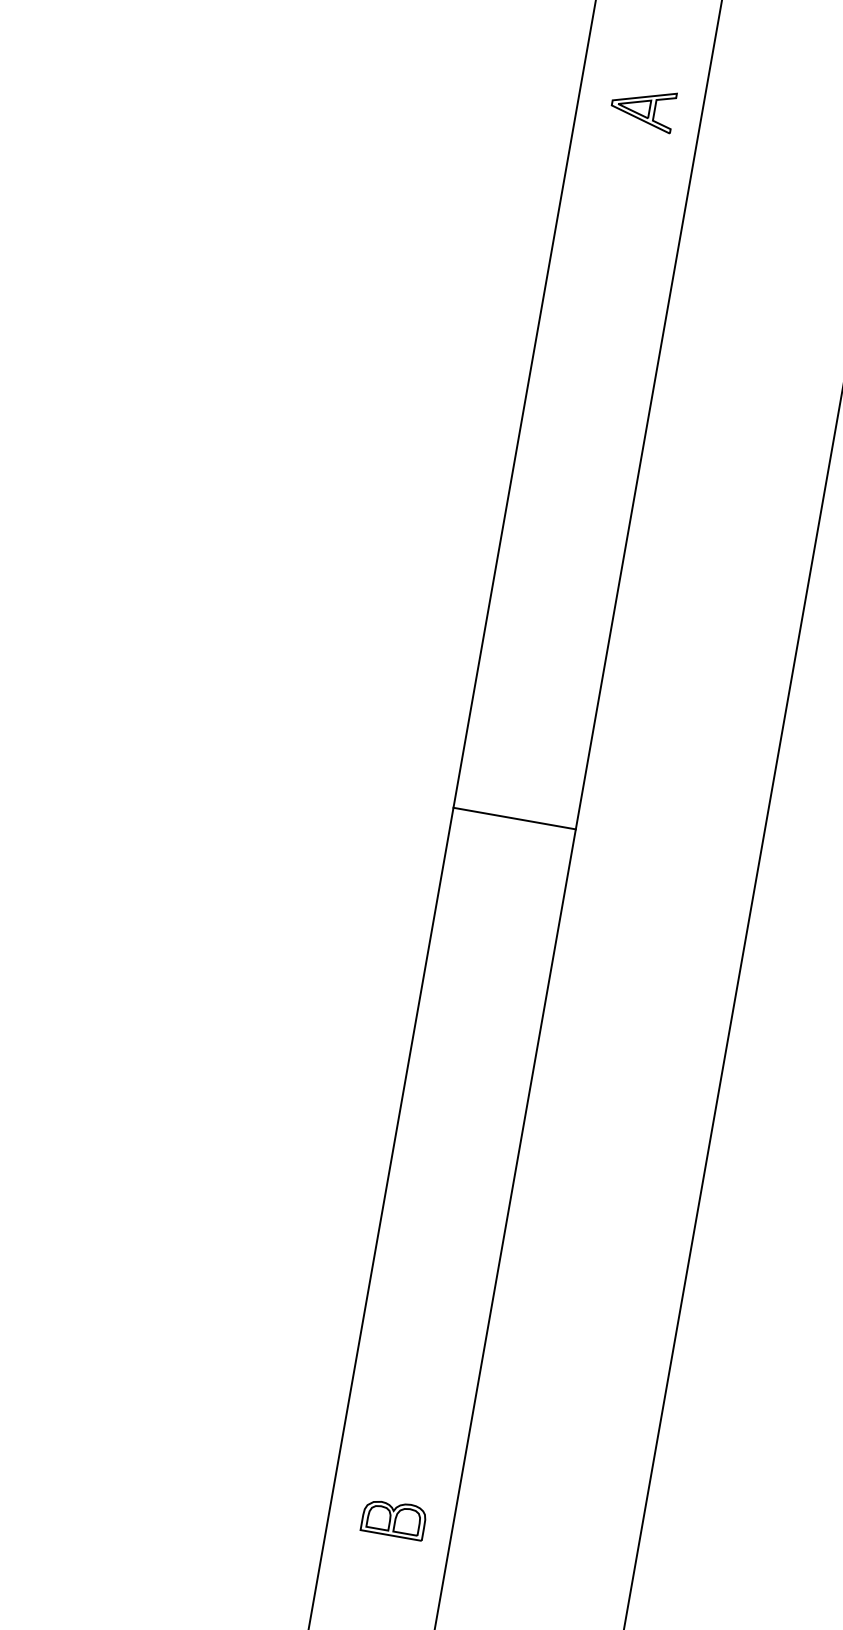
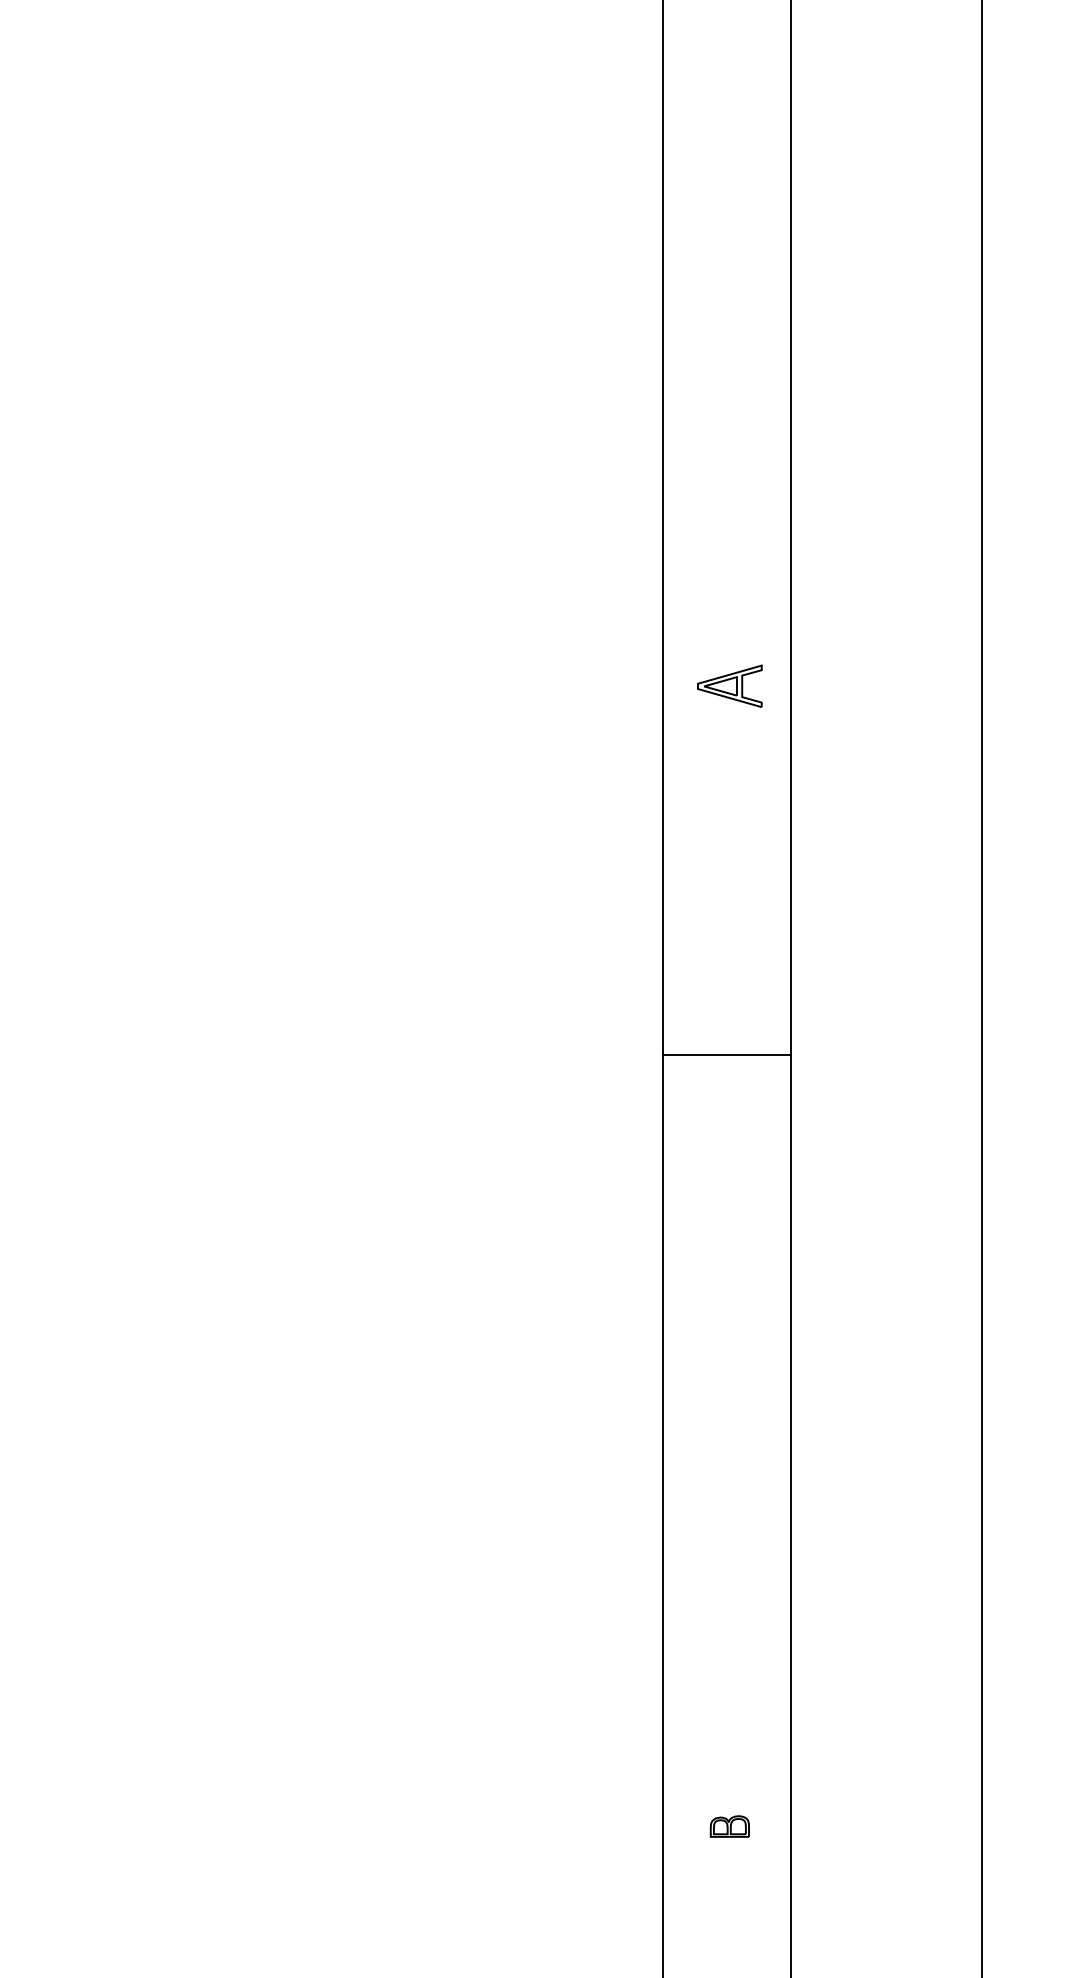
part: (642, 107) -> (729, 685), moved
line: (514, 818) -> (726, 1055), moved
part: (393, 1518) -> (729, 1826), size x0.6

